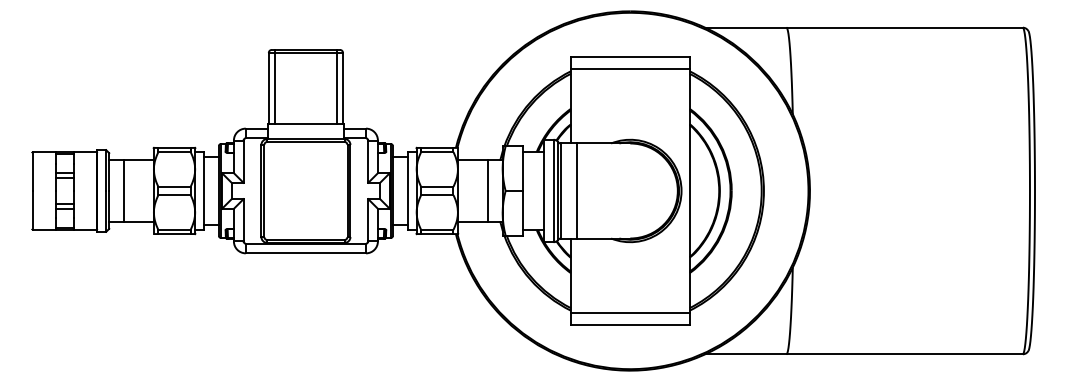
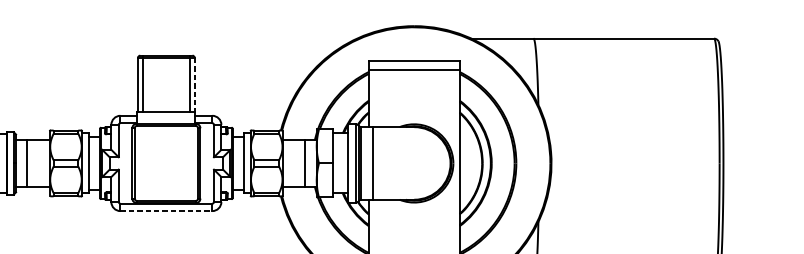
line: (343, 88) -> (195, 85), solid -> dashed
line: (306, 253) -> (166, 211), solid -> dashed

